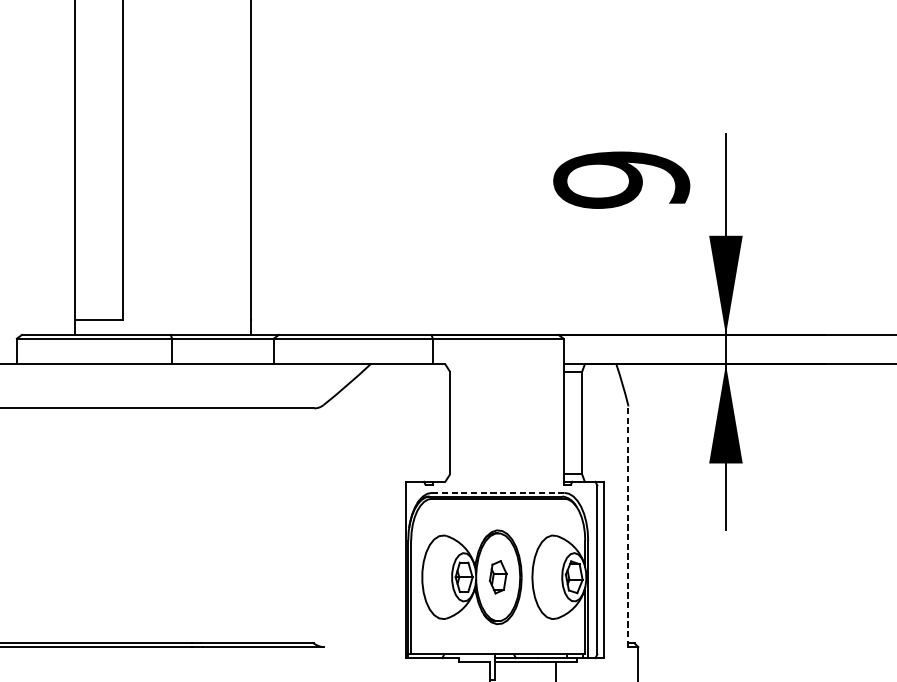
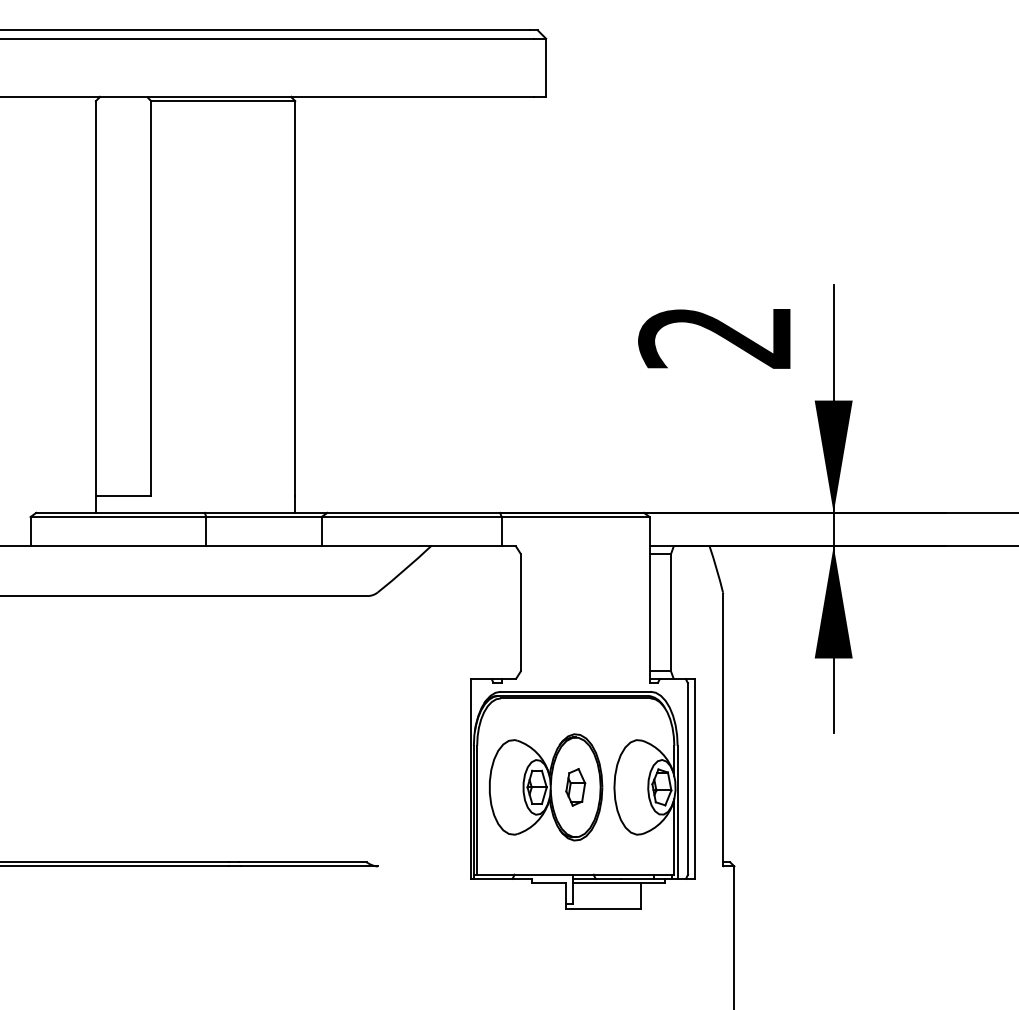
text: (621, 180) -> (715, 337), 9 -> 2
line: (498, 492) -> (575, 691), dashed -> solid
line: (628, 526) -> (723, 729), dashed -> solid

